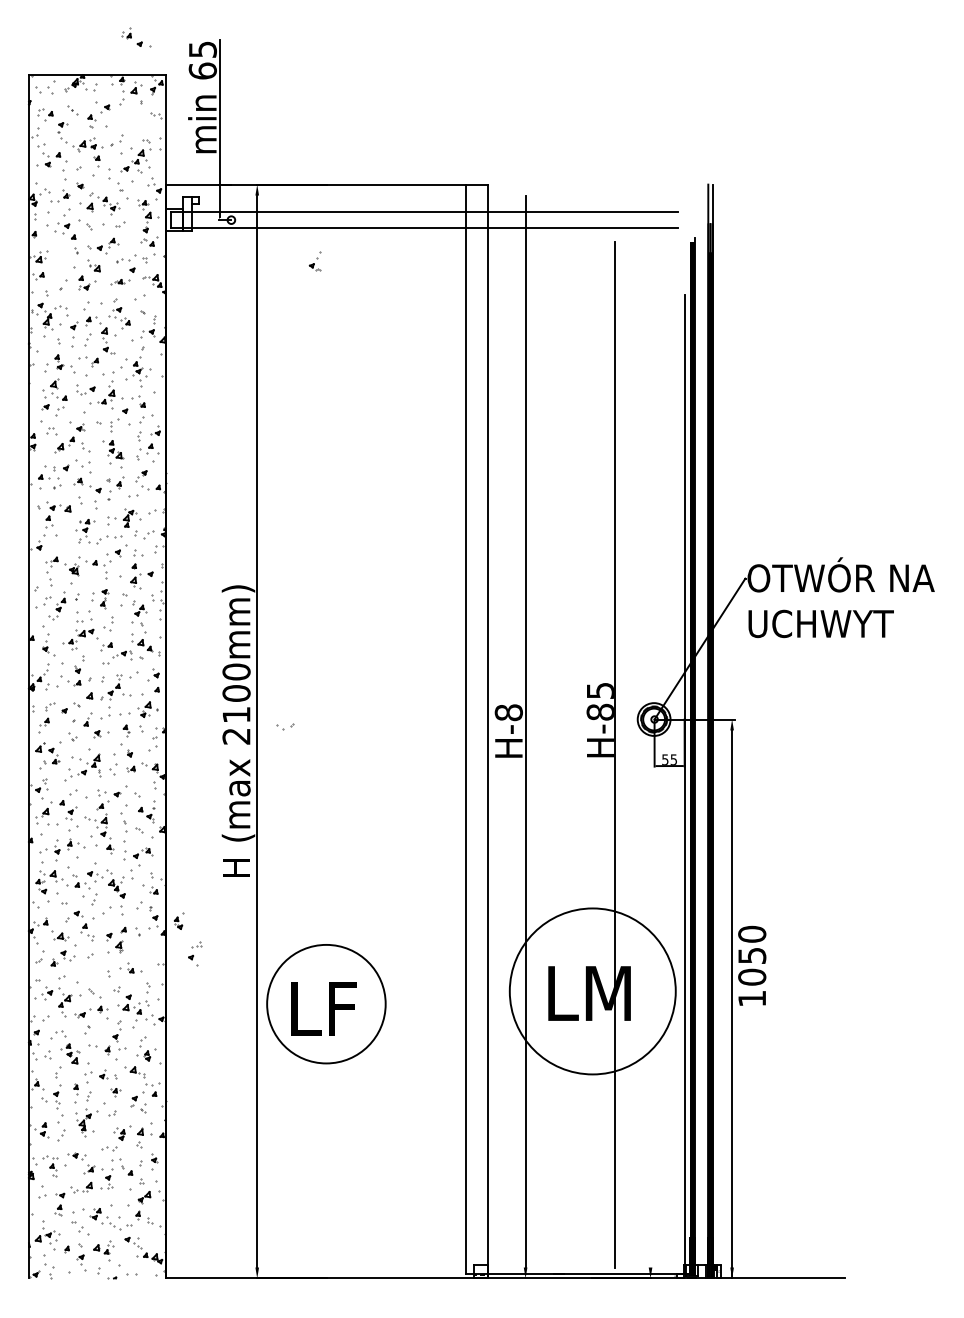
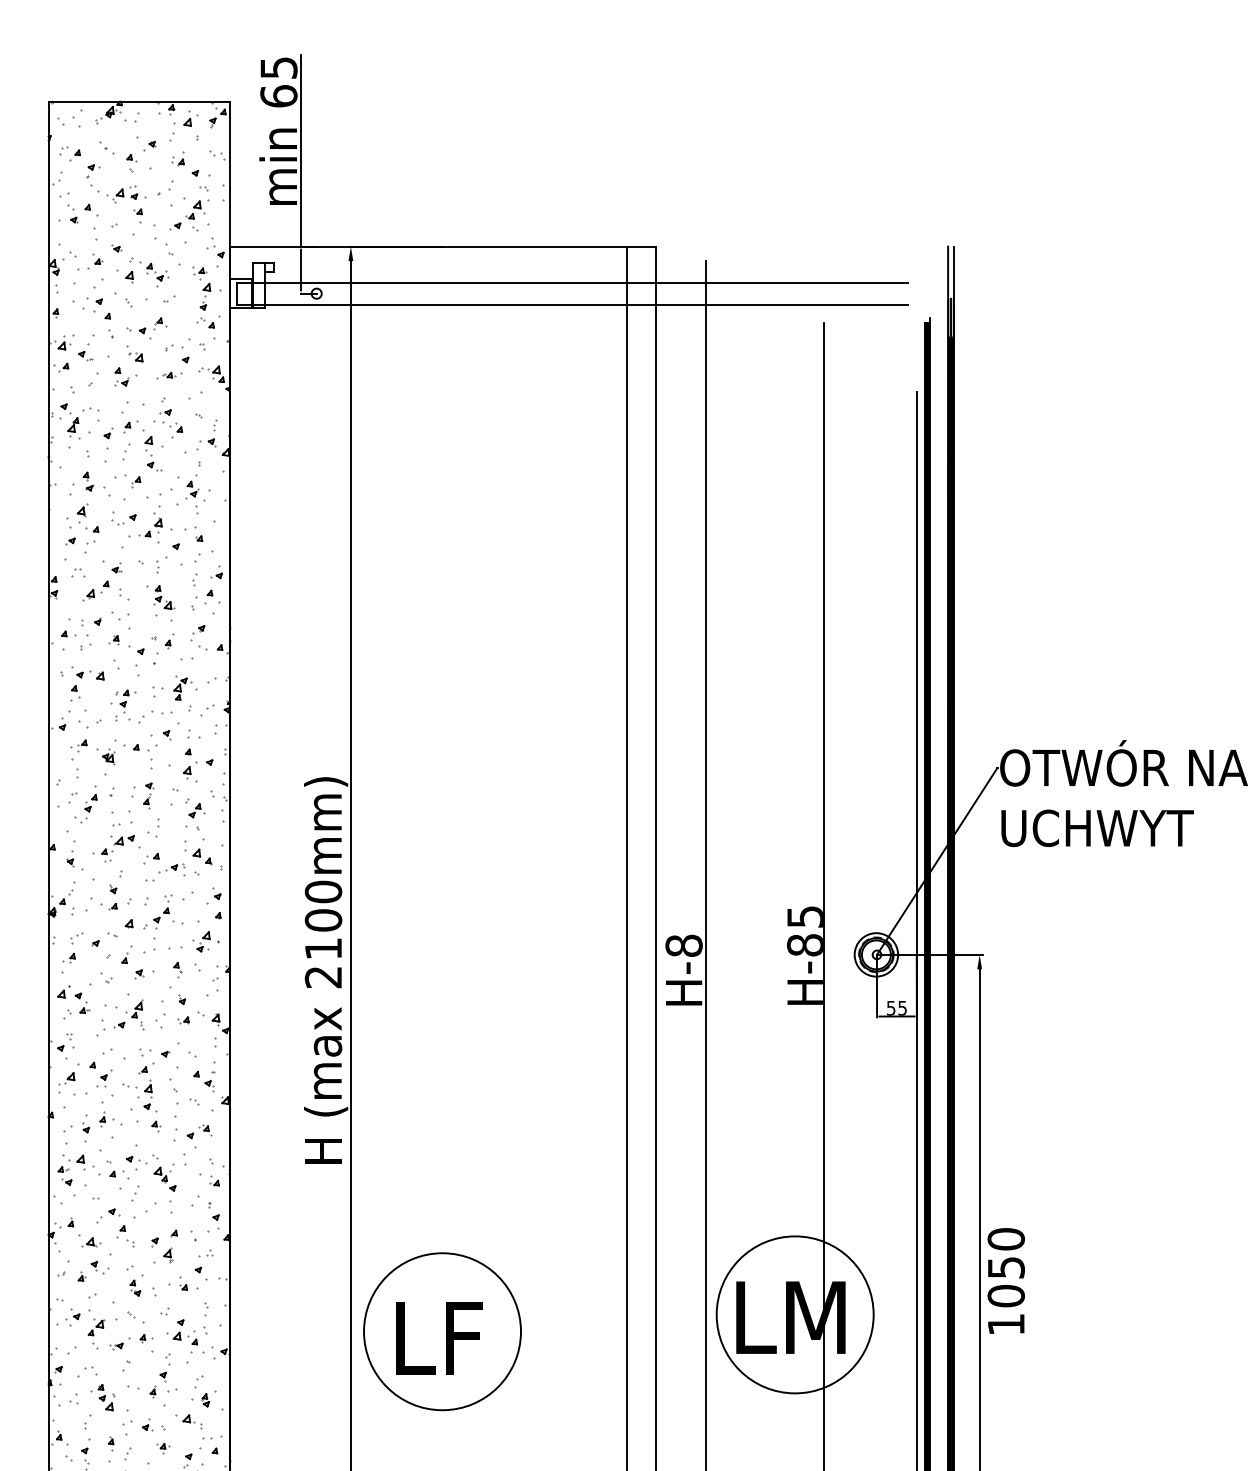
part: (136, 37) -> (191, 164), moved
part: (314, 261) -> (85, 348), moved
part: (285, 726) -> (90, 723), moved
part: (179, 920) -> (136, 1284), moved
part: (195, 953) -> (204, 1264), moved
circle: (592, 991) -> (794, 1314), size x0.71

